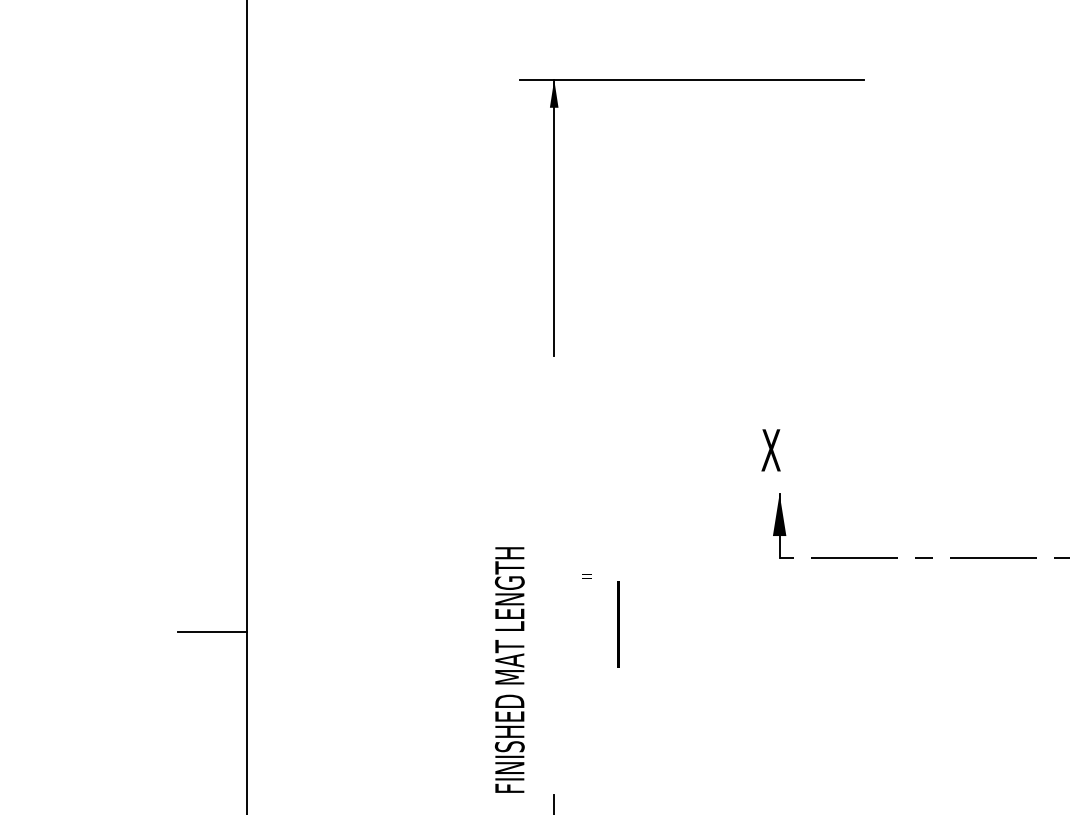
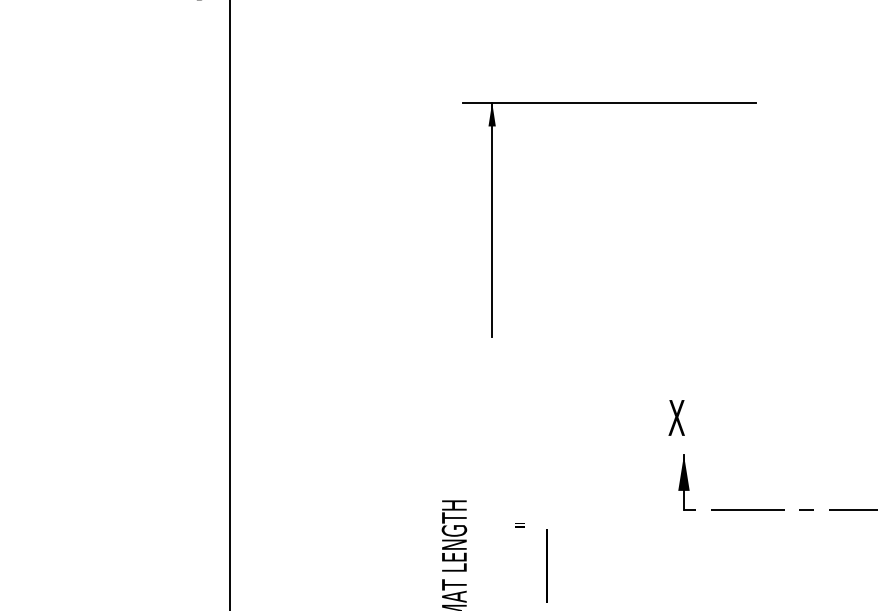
line: (212, 632) -> (201, 572), removed

